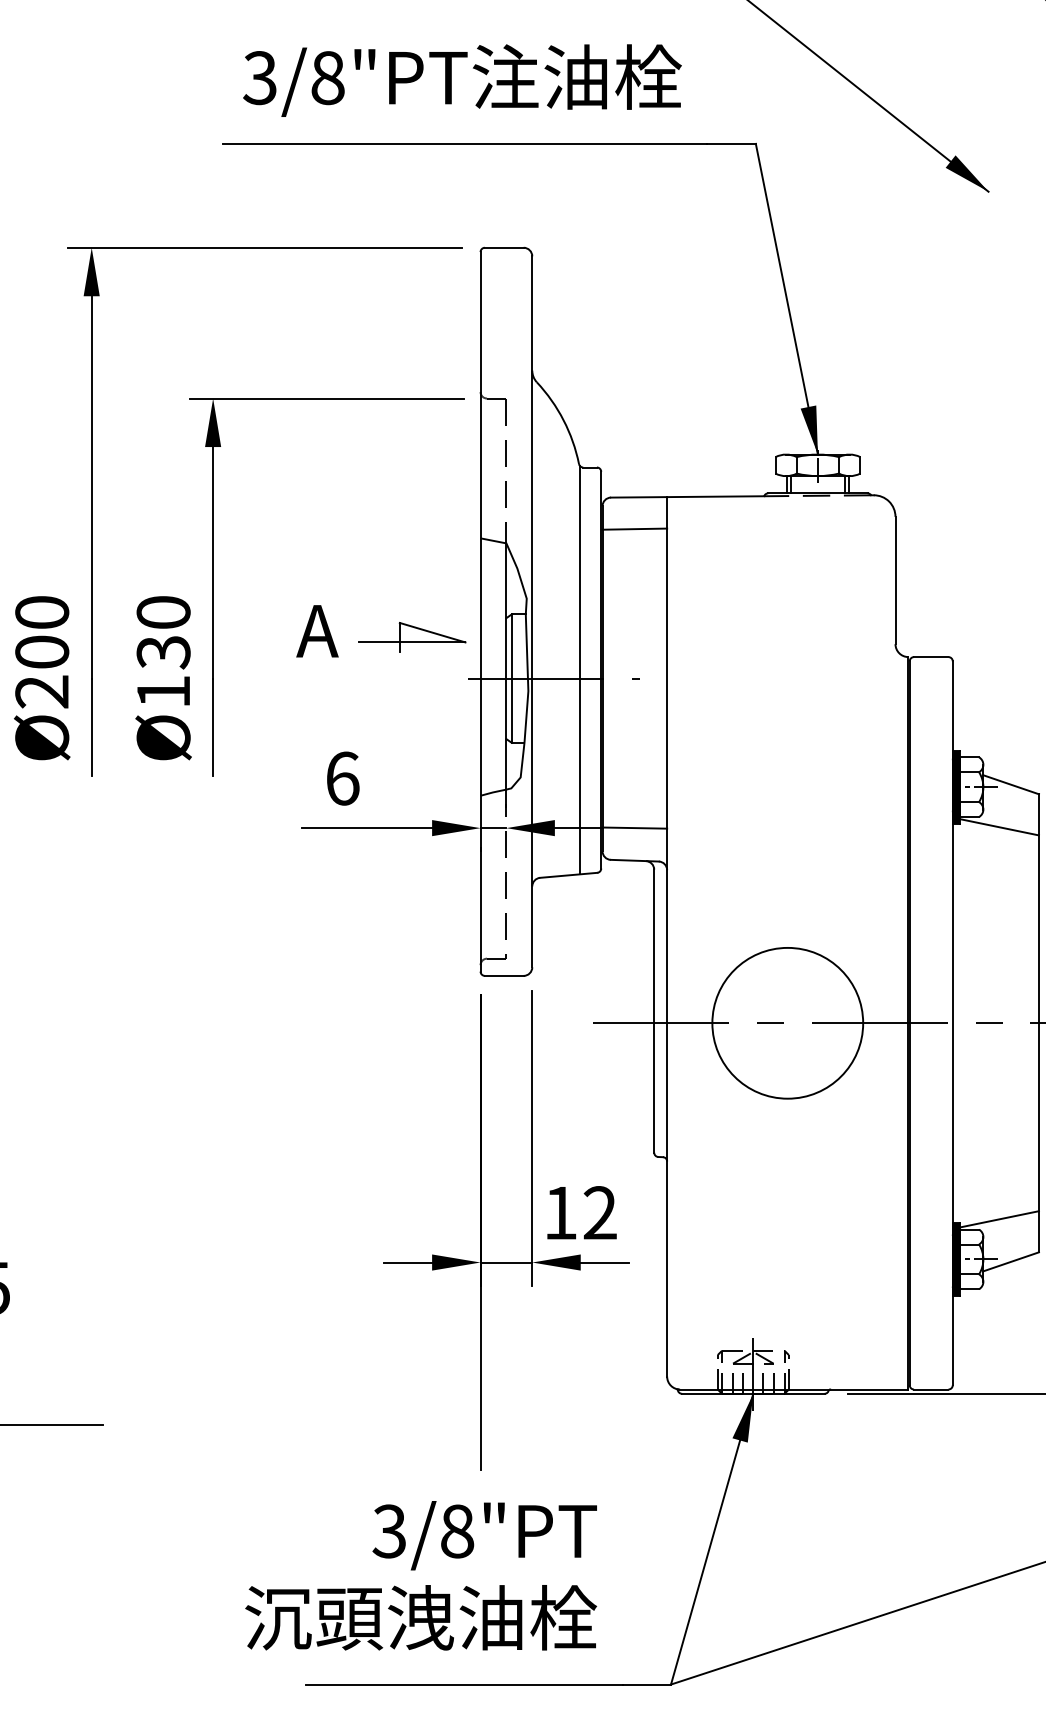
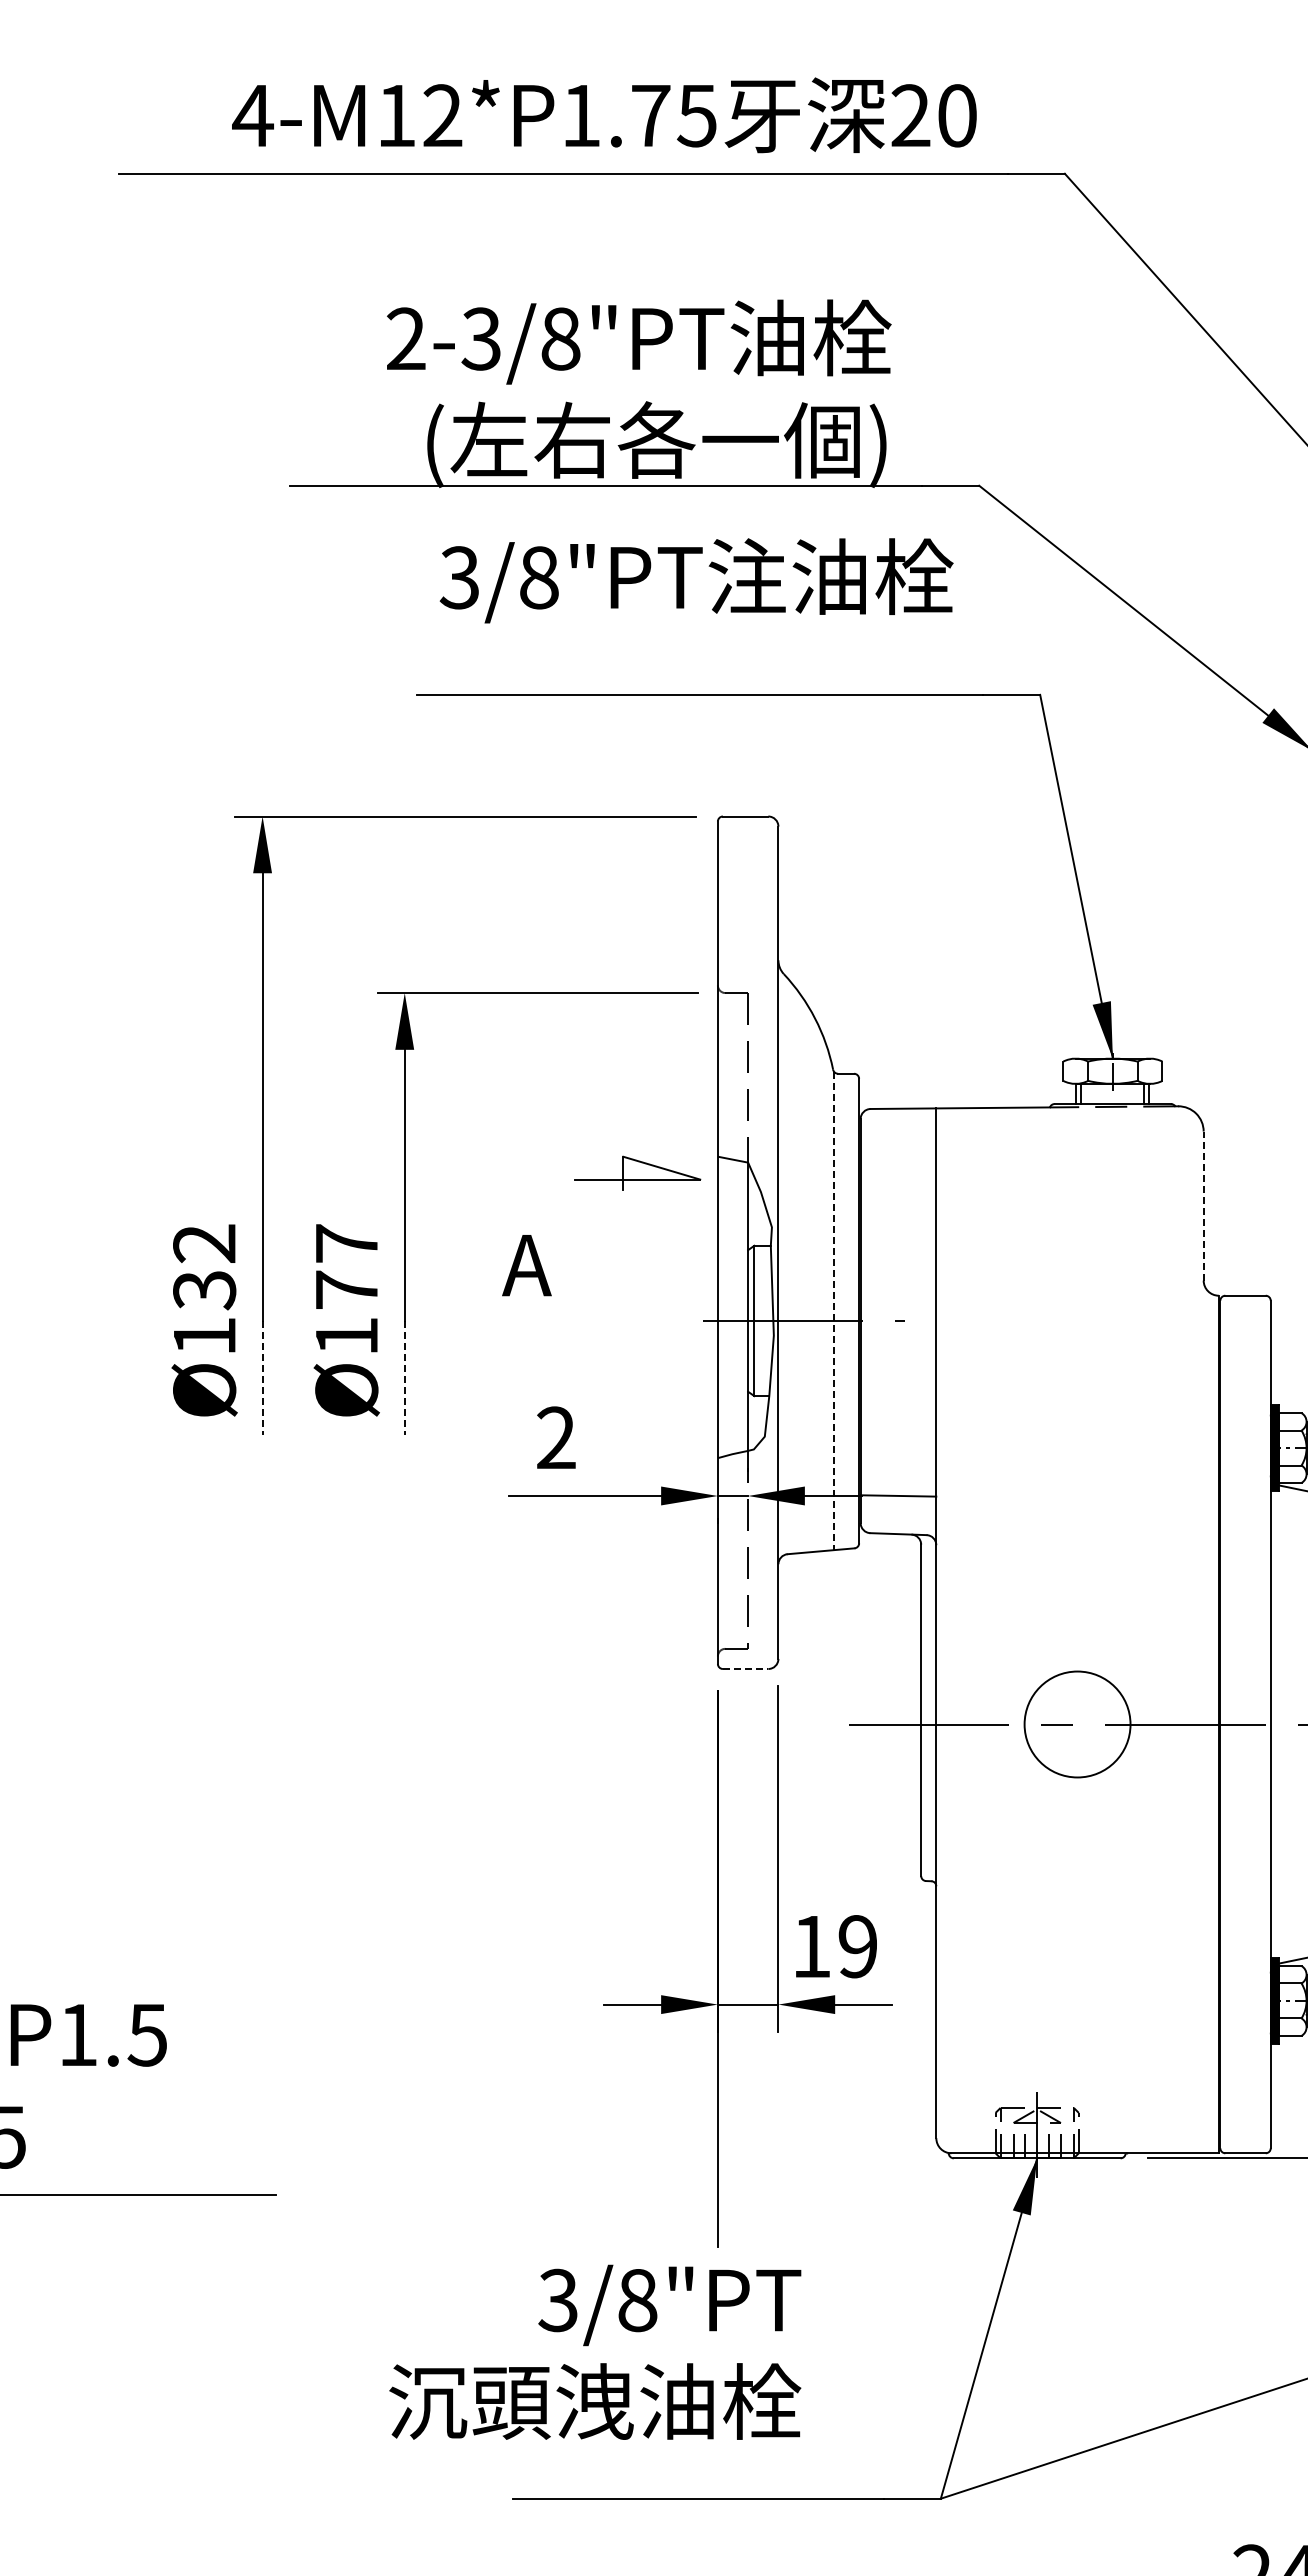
text: (462, 80) -> (696, 580), moved
line: (634, 528) -> (898, 1145), removed
line: (895, 580) -> (1203, 1206), solid -> dashed
text: (163, 632) -> (346, 1267), Ø130 -> Ø177
part: (411, 636) -> (637, 1172), moved
text: (42, 651) -> (204, 1289), Ø200 -> Ø132
line: (579, 670) -> (833, 1311), solid -> dashed
line: (91, 727) -> (262, 1378), solid -> dashed
line: (212, 727) -> (404, 1378), solid -> dashed
text: (342, 778) -> (556, 1437), 6 -> 2
line: (504, 976) -> (745, 1669), solid -> dashed
circle: (787, 1023) -> (1077, 1724), size x0.6
text: (599, 1212) -> (857, 1946), 12 -> 19
text: (421, 1575) -> (595, 2351), moved

